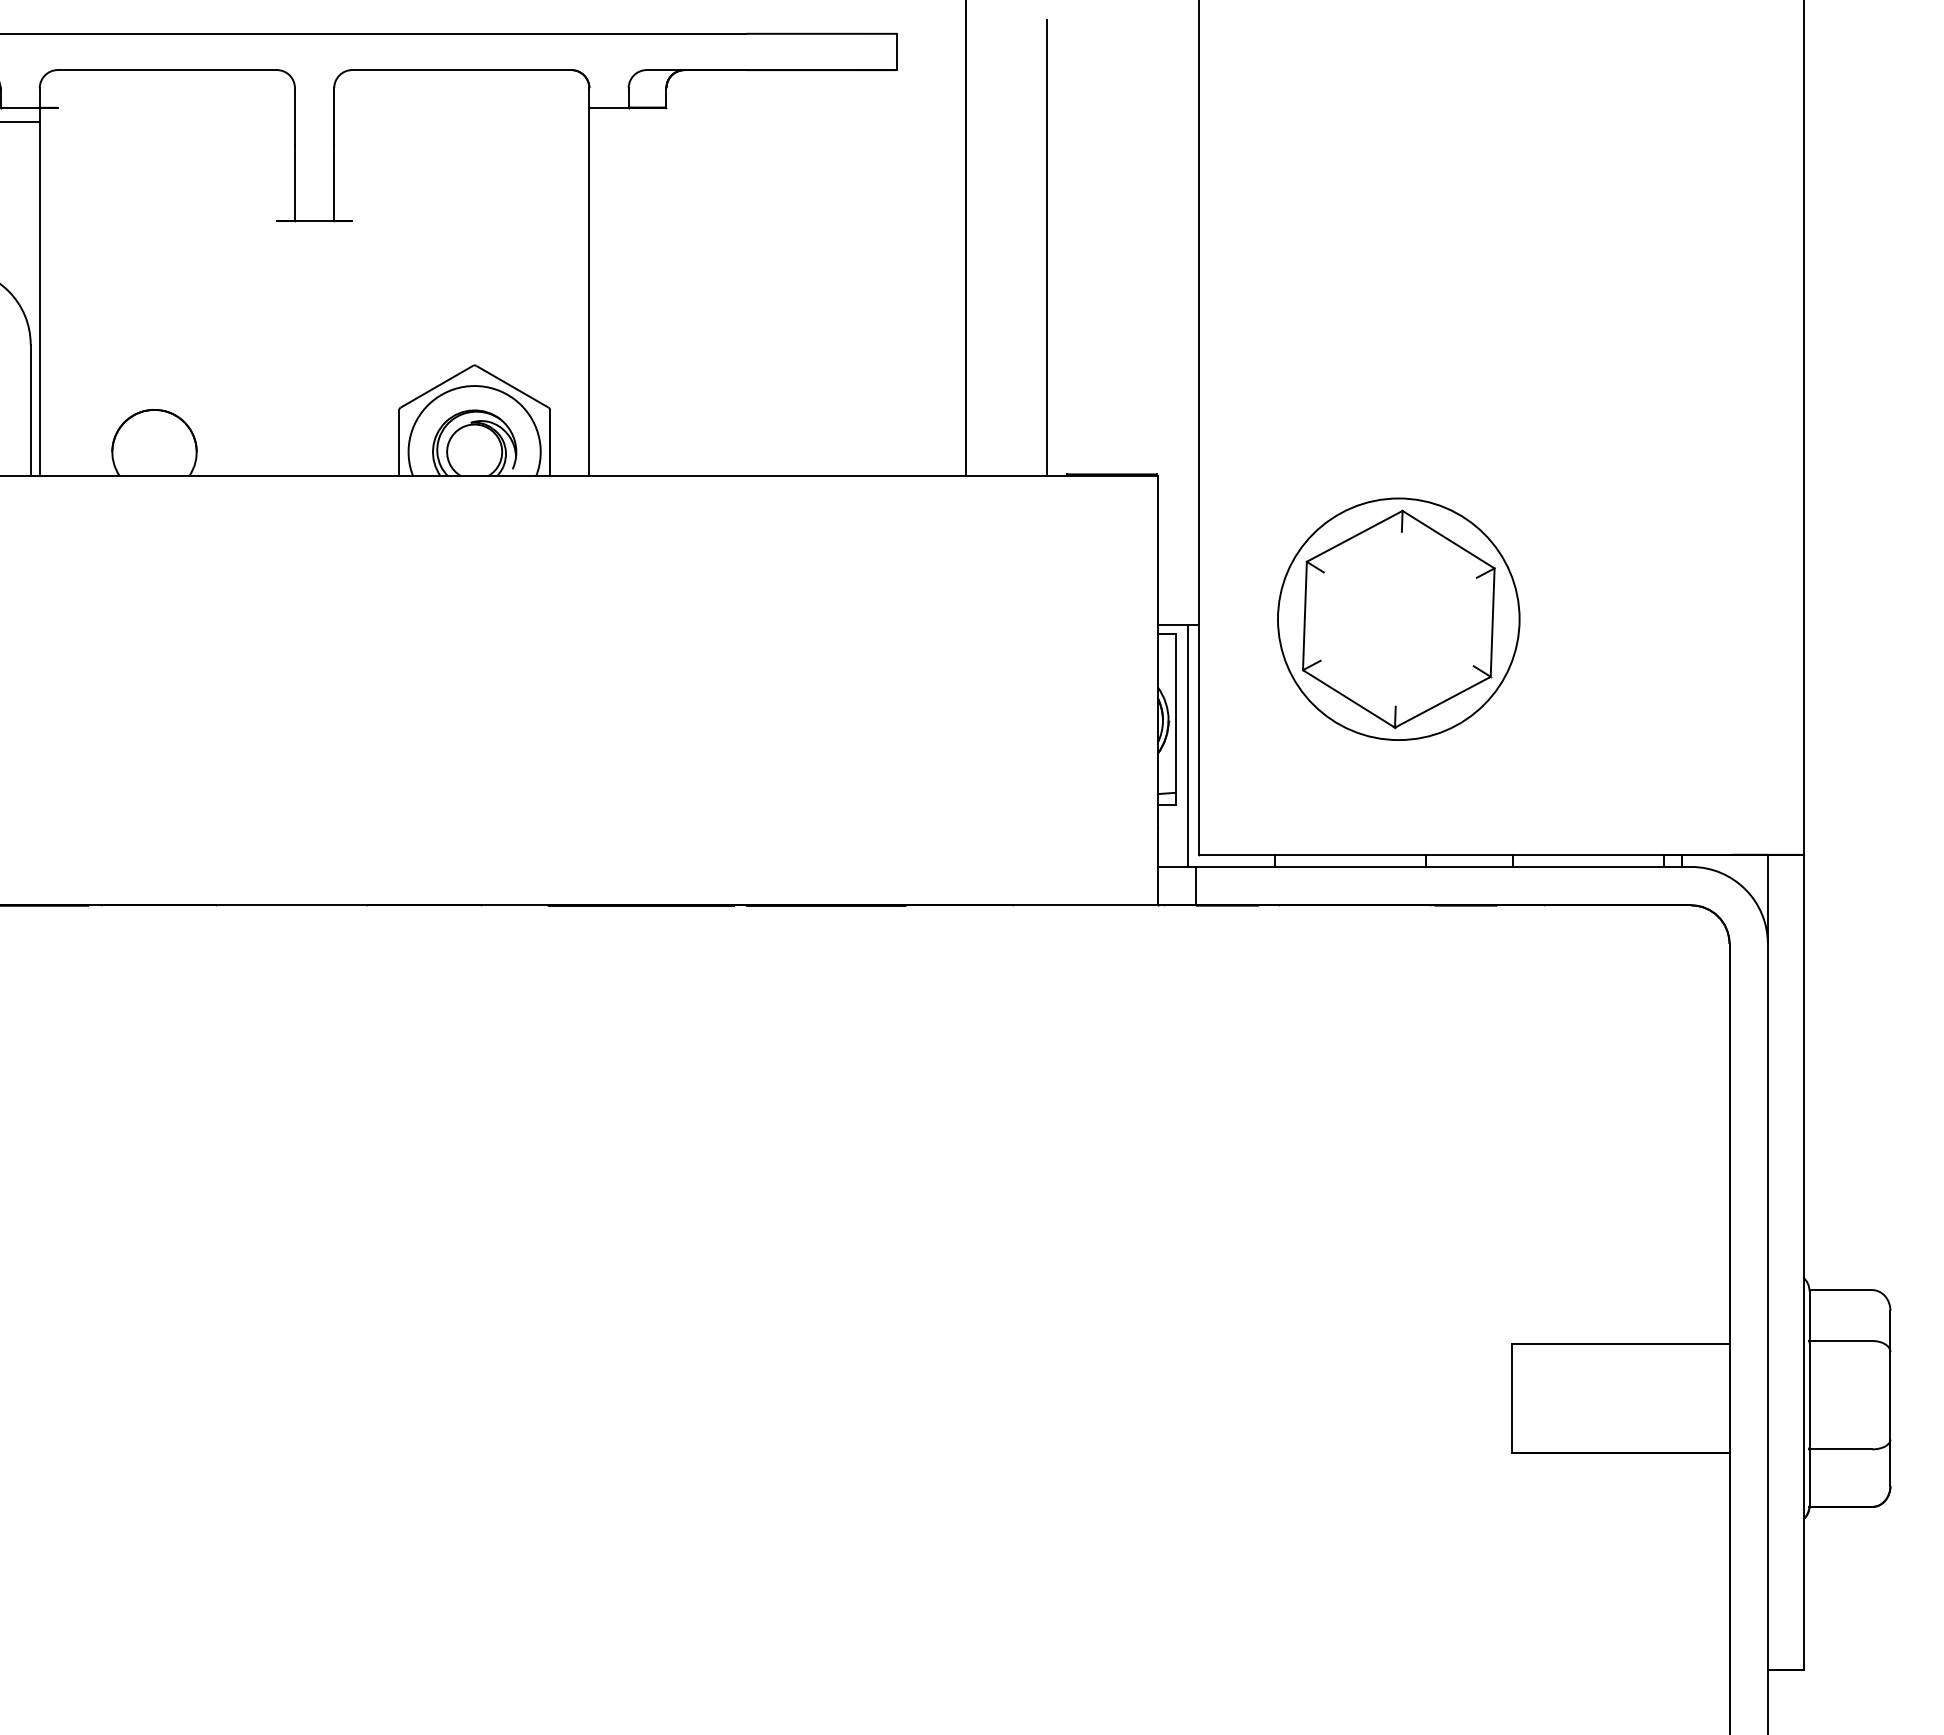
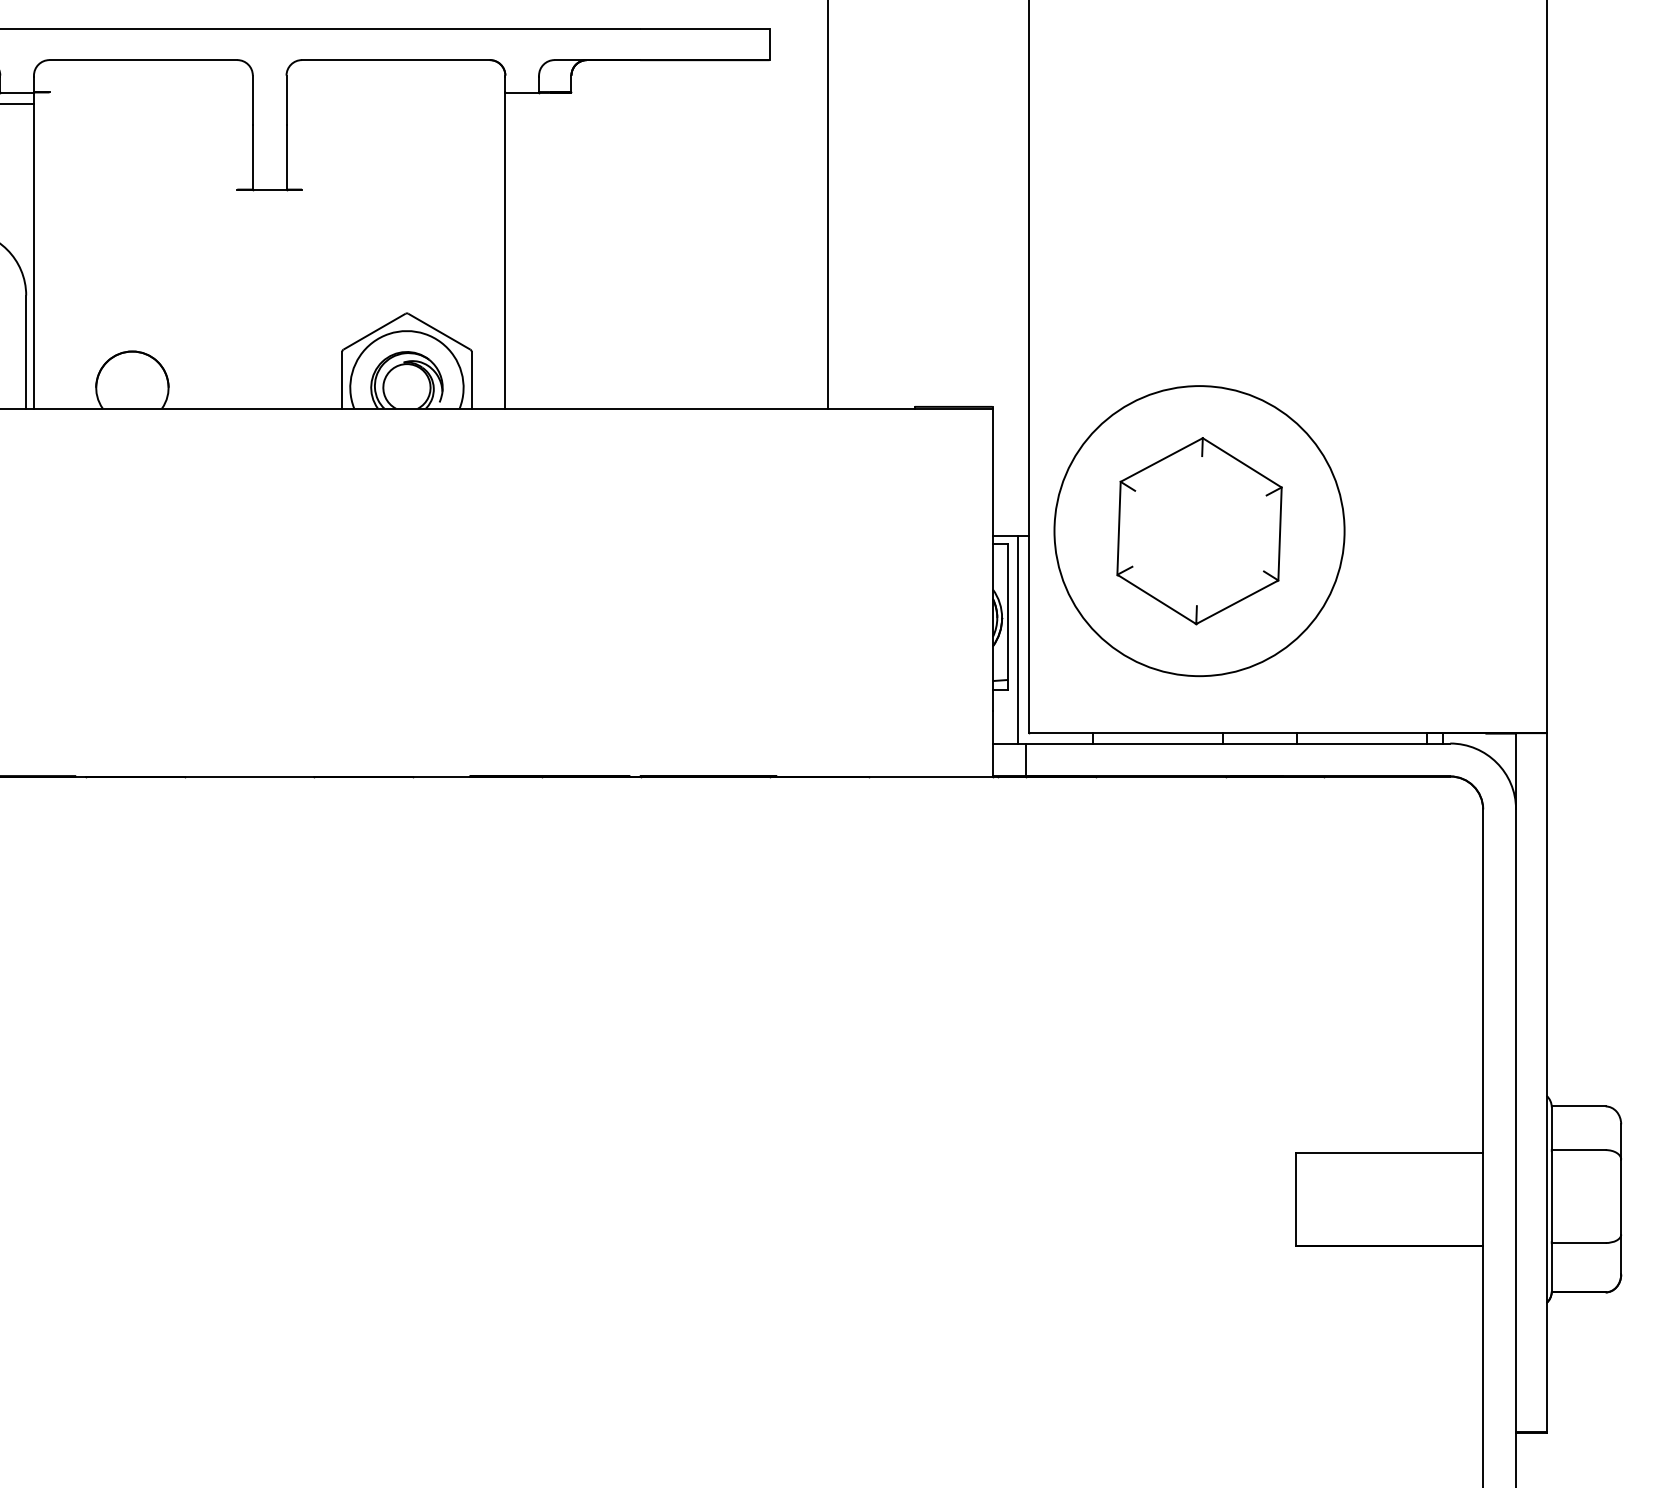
line: (1046, 247) -> (897, 212), removed
circle: (1398, 618) -> (1199, 530), size x1.4

